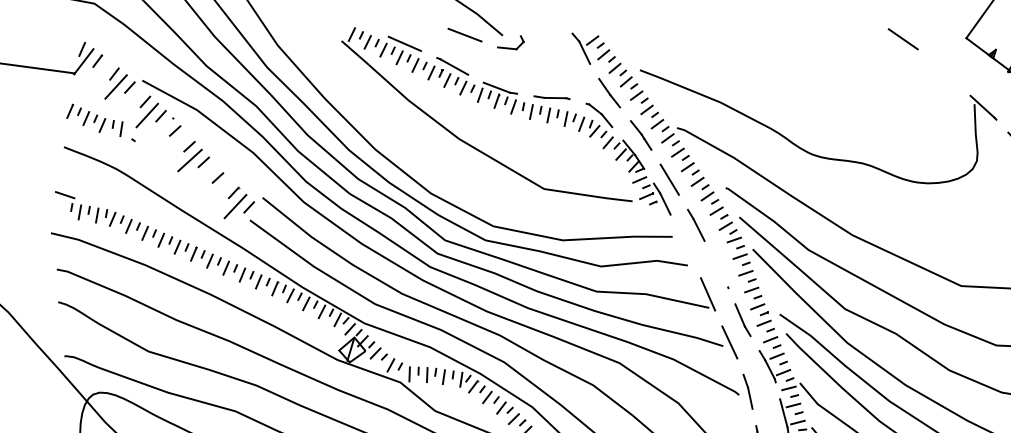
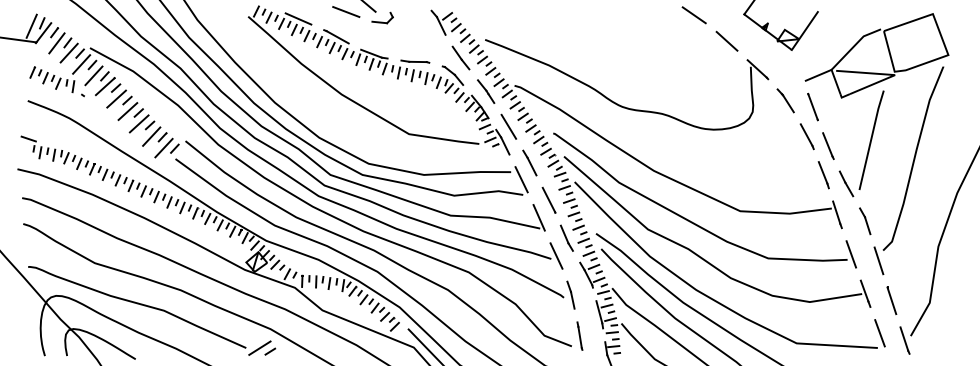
line: (68, 52) -> (31, 25), added
line: (943, 71) -> (726, 40), added
line: (100, 74) -> (56, 43), added
line: (131, 101) -> (81, 64), added
line: (160, 128) -> (104, 86), added
line: (175, 144) -> (116, 98), added
line: (203, 175) -> (138, 123), added
line: (219, 191) -> (151, 136), added
line: (685, 246) -> (521, 179), added
line: (719, 271) -> (548, 199), added

